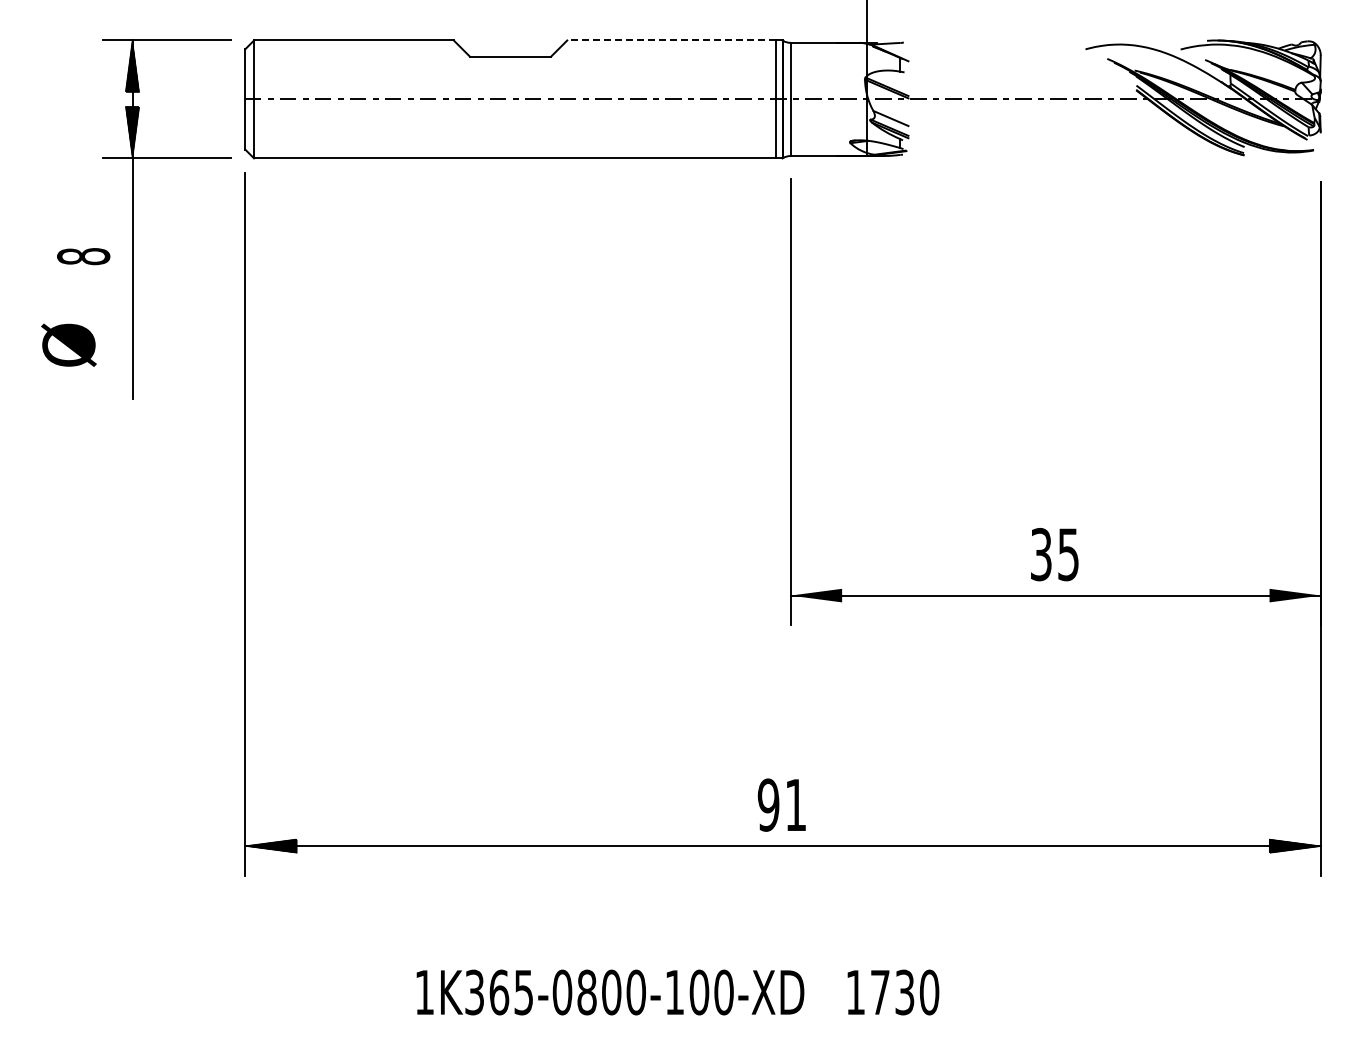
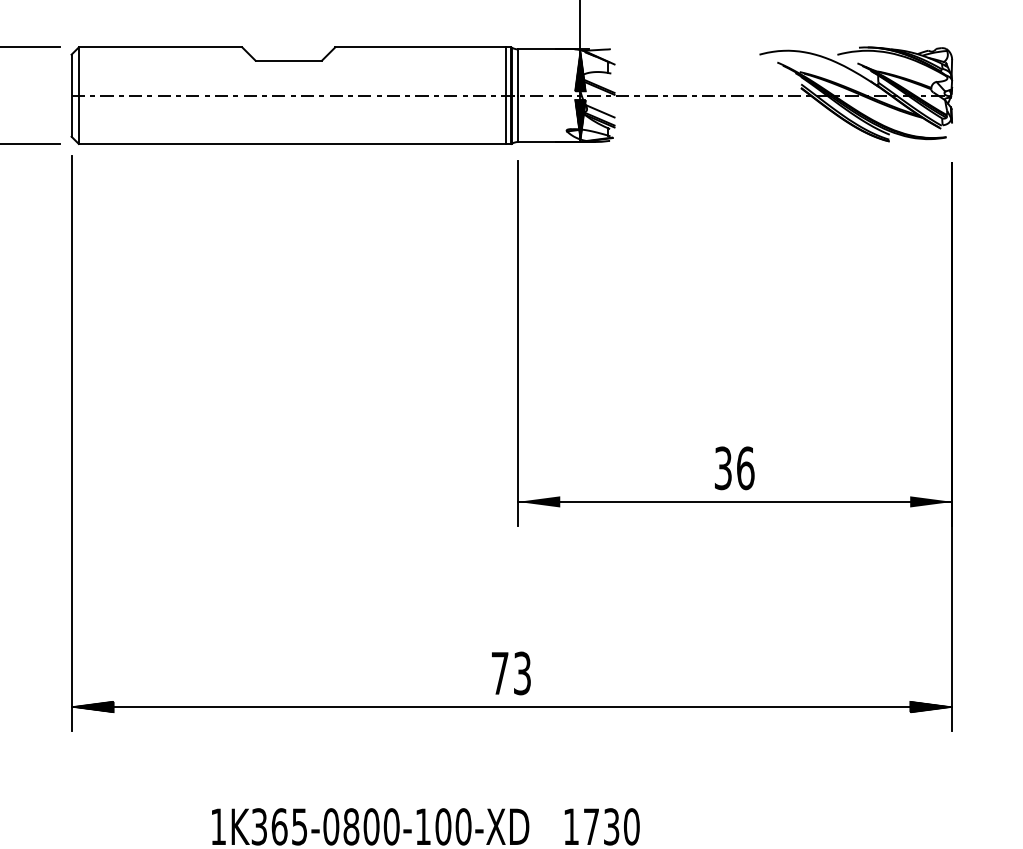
line: (671, 40) -> (420, 47), dashed -> solid
hatch: (866, 68) -> (580, 70), added
hatch: (866, 129) -> (580, 120), added
text: (1068, 554) -> (745, 468), 35 -> 36
text: (781, 804) -> (510, 672), 91 -> 73

